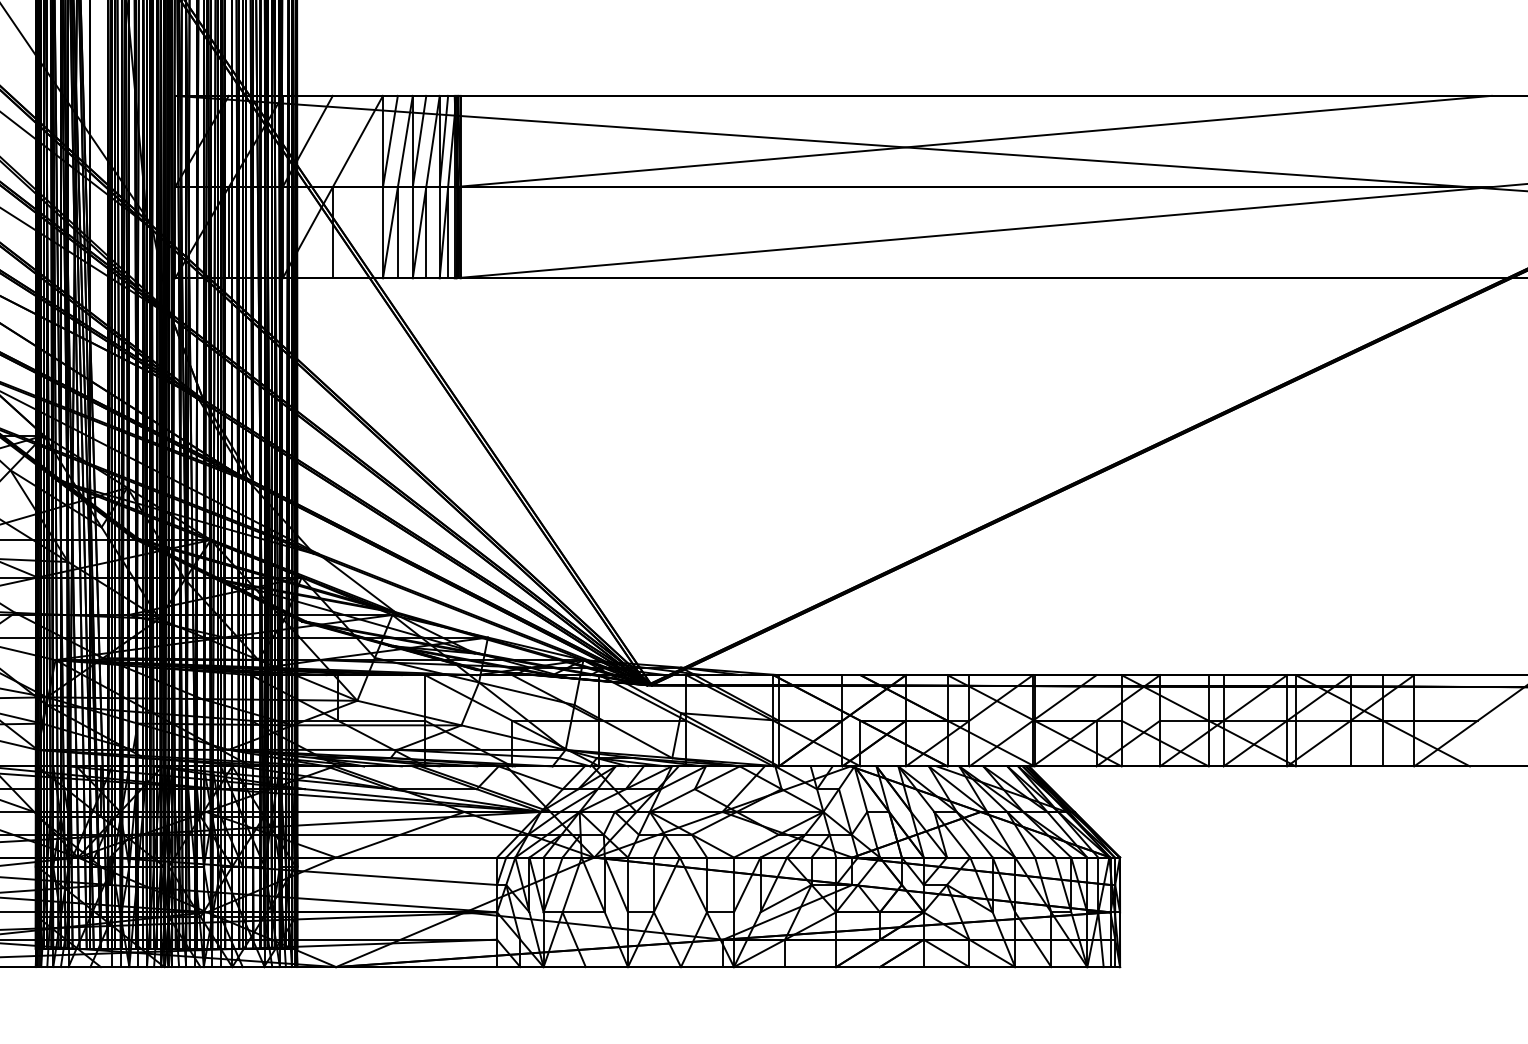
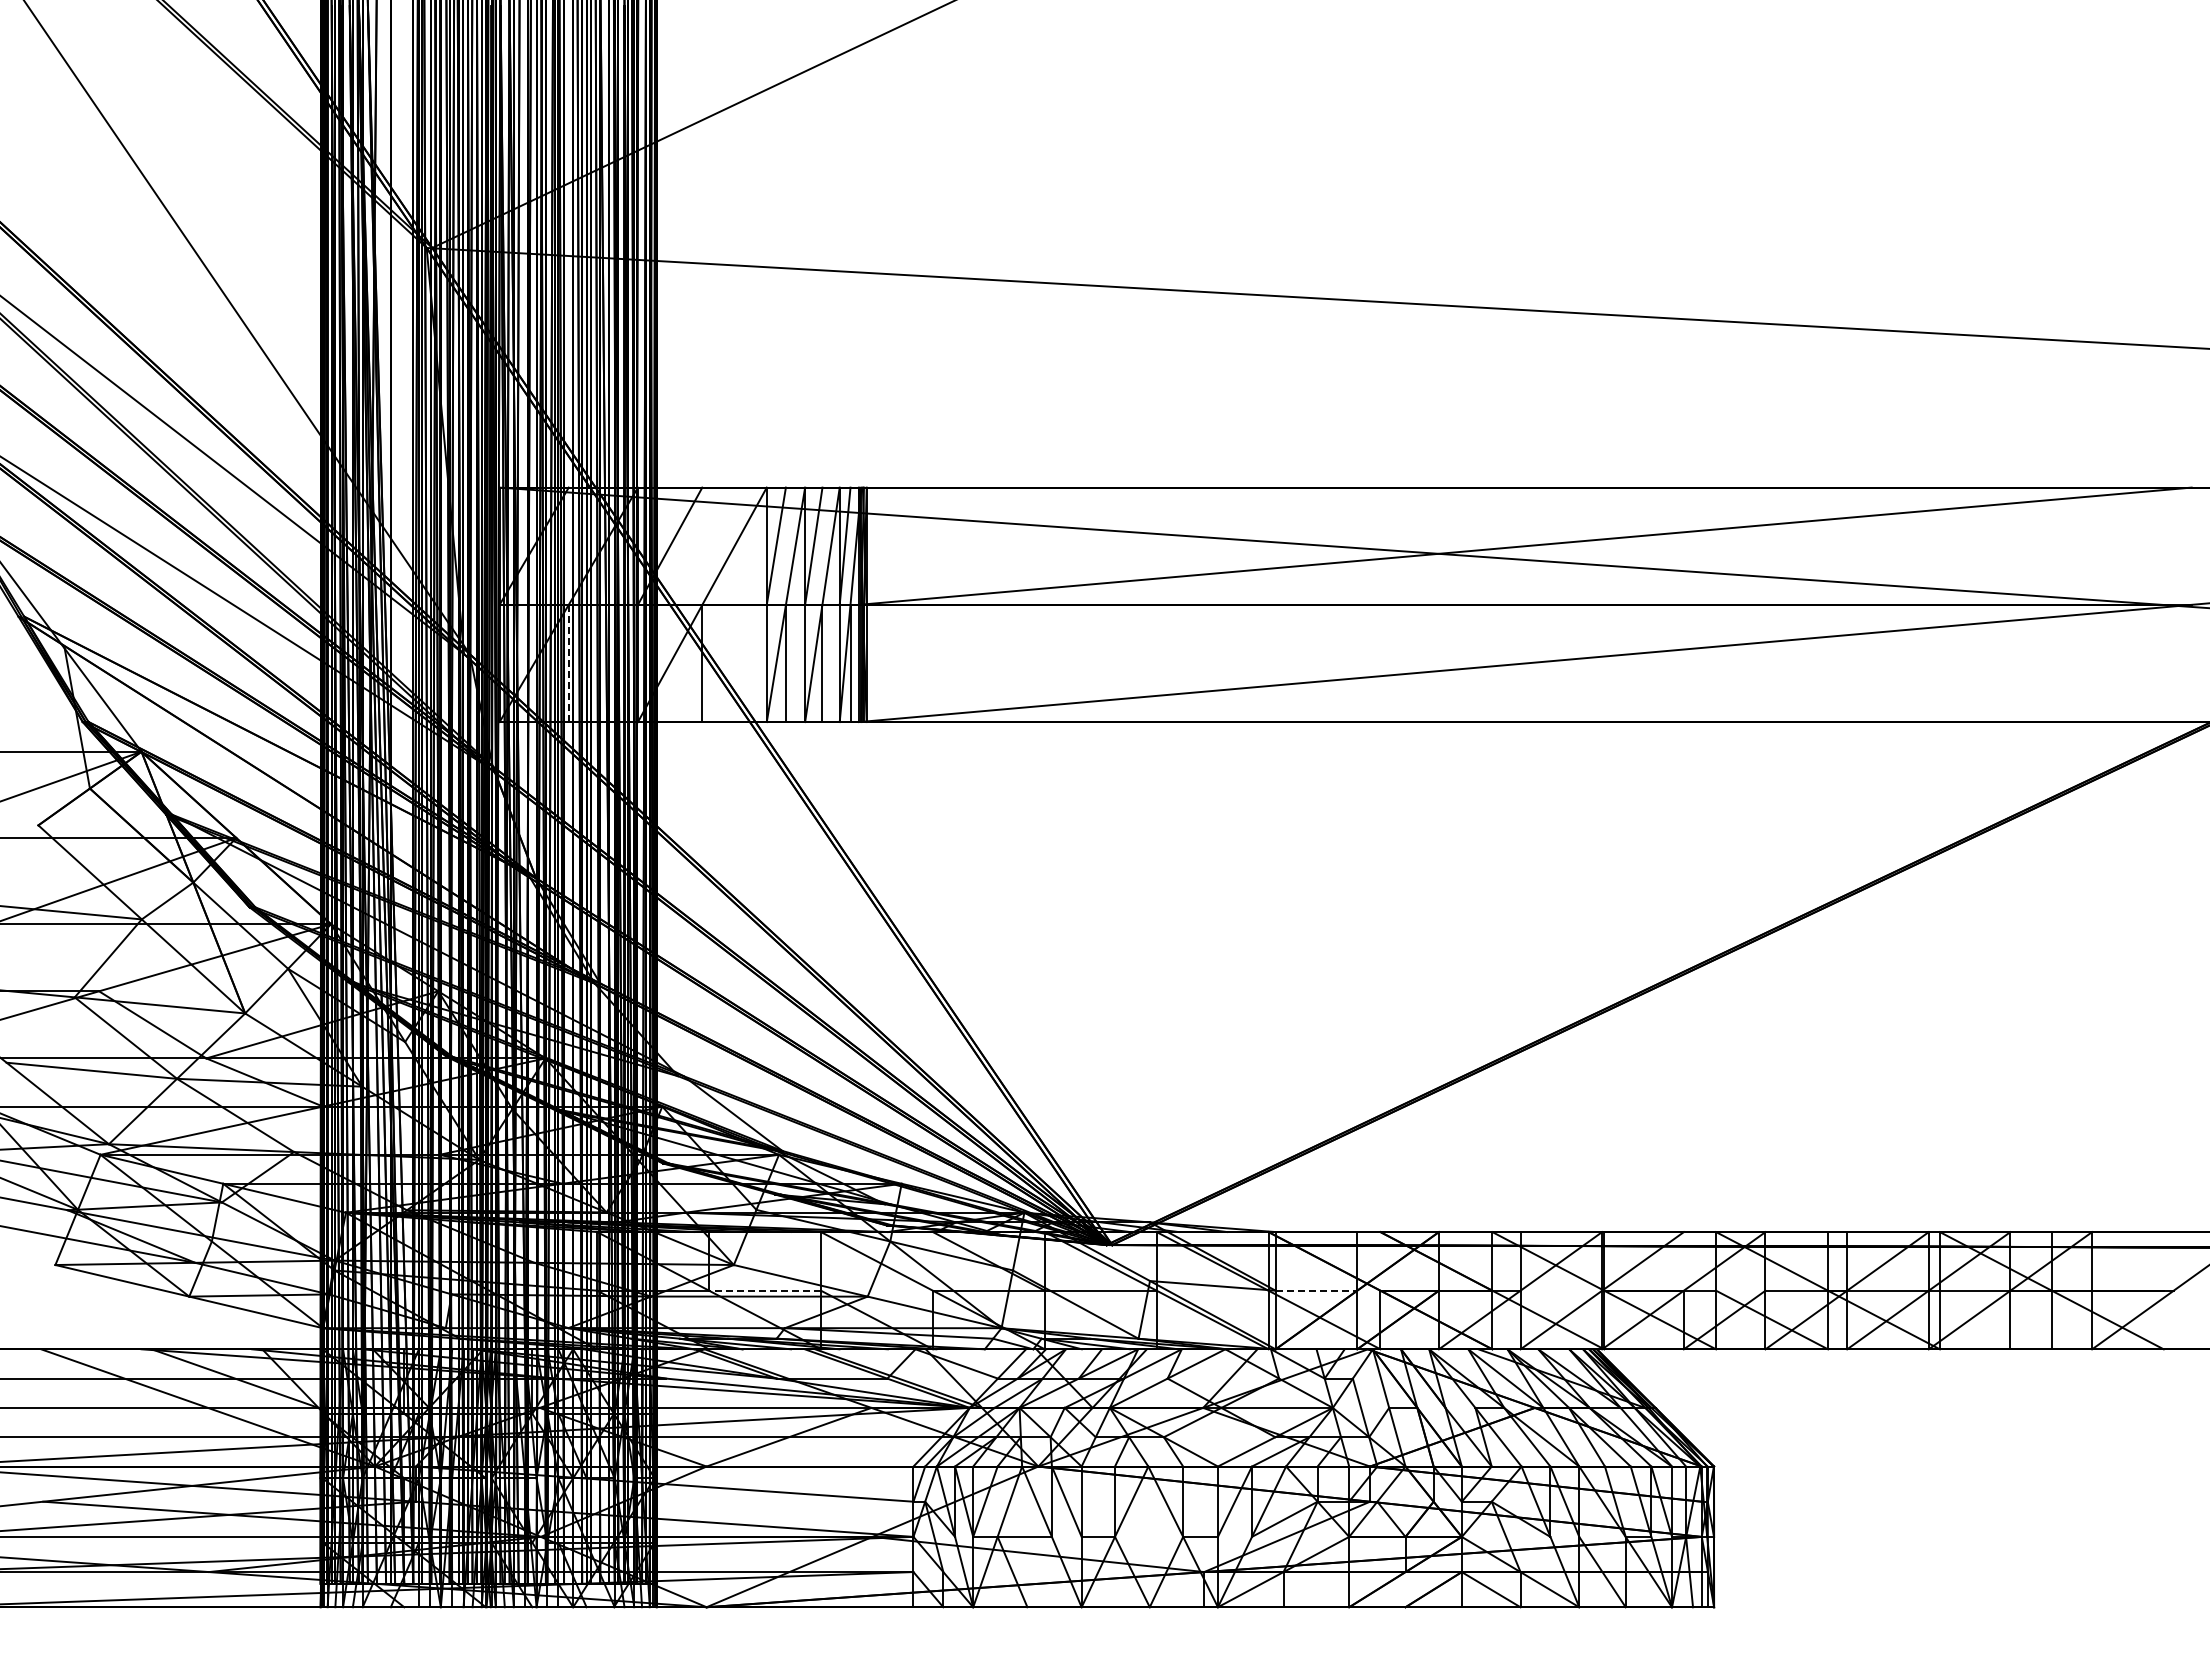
line: (228, 232) -> (568, 663), solid -> dashed
line: (381, 720) -> (765, 1290), solid -> dashed
line: (810, 720) -> (1316, 1290), solid -> dashed

